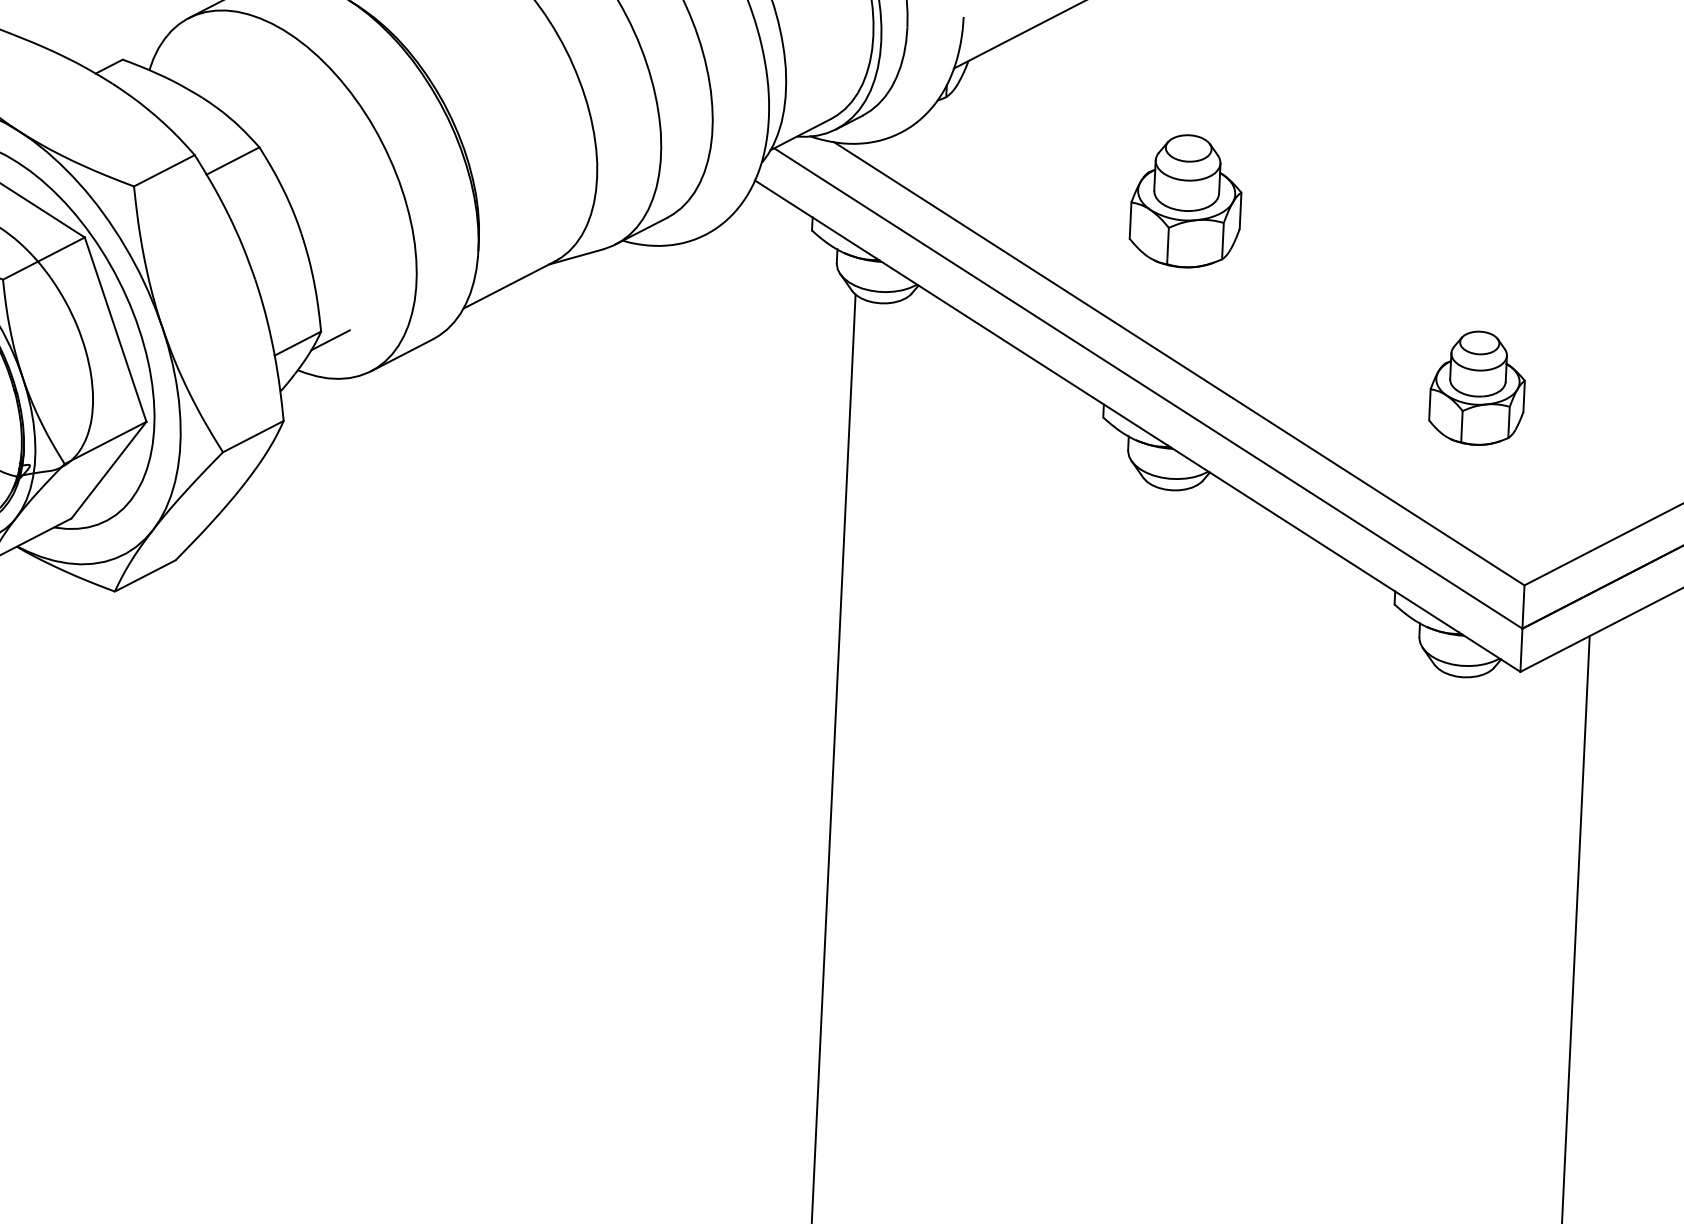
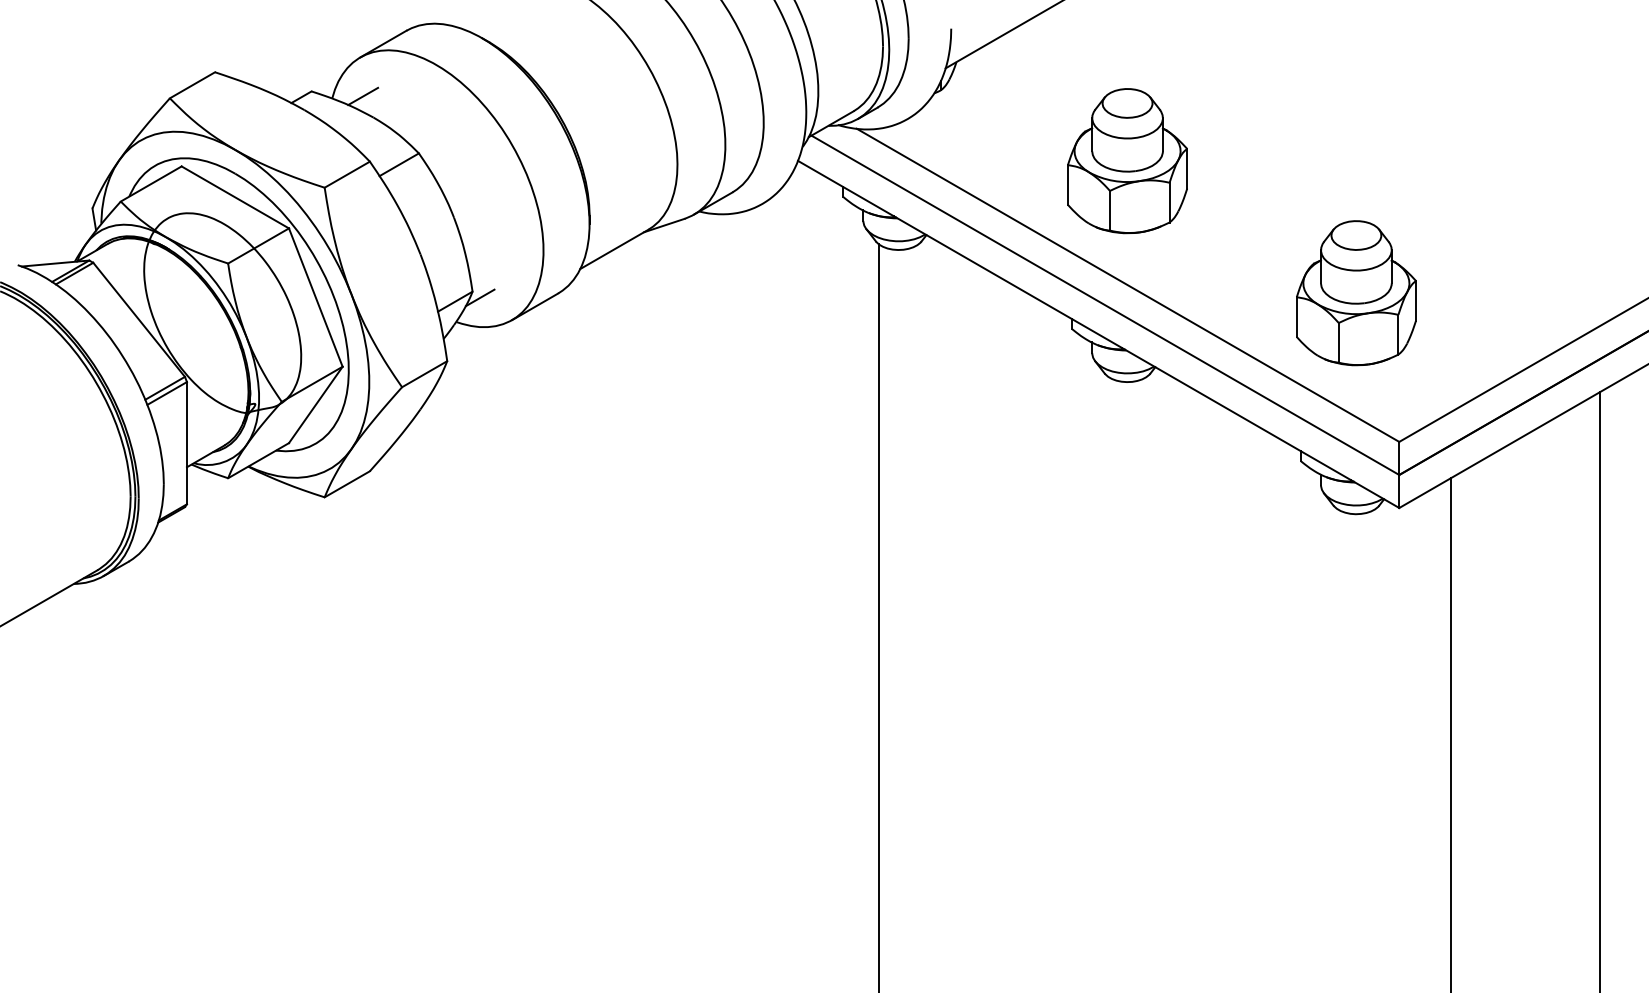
line: (190, 69) -> (363, 96), added
part: (1186, 201) -> (1127, 161), size x1.43
part: (1477, 388) -> (1356, 293), size x1.67

